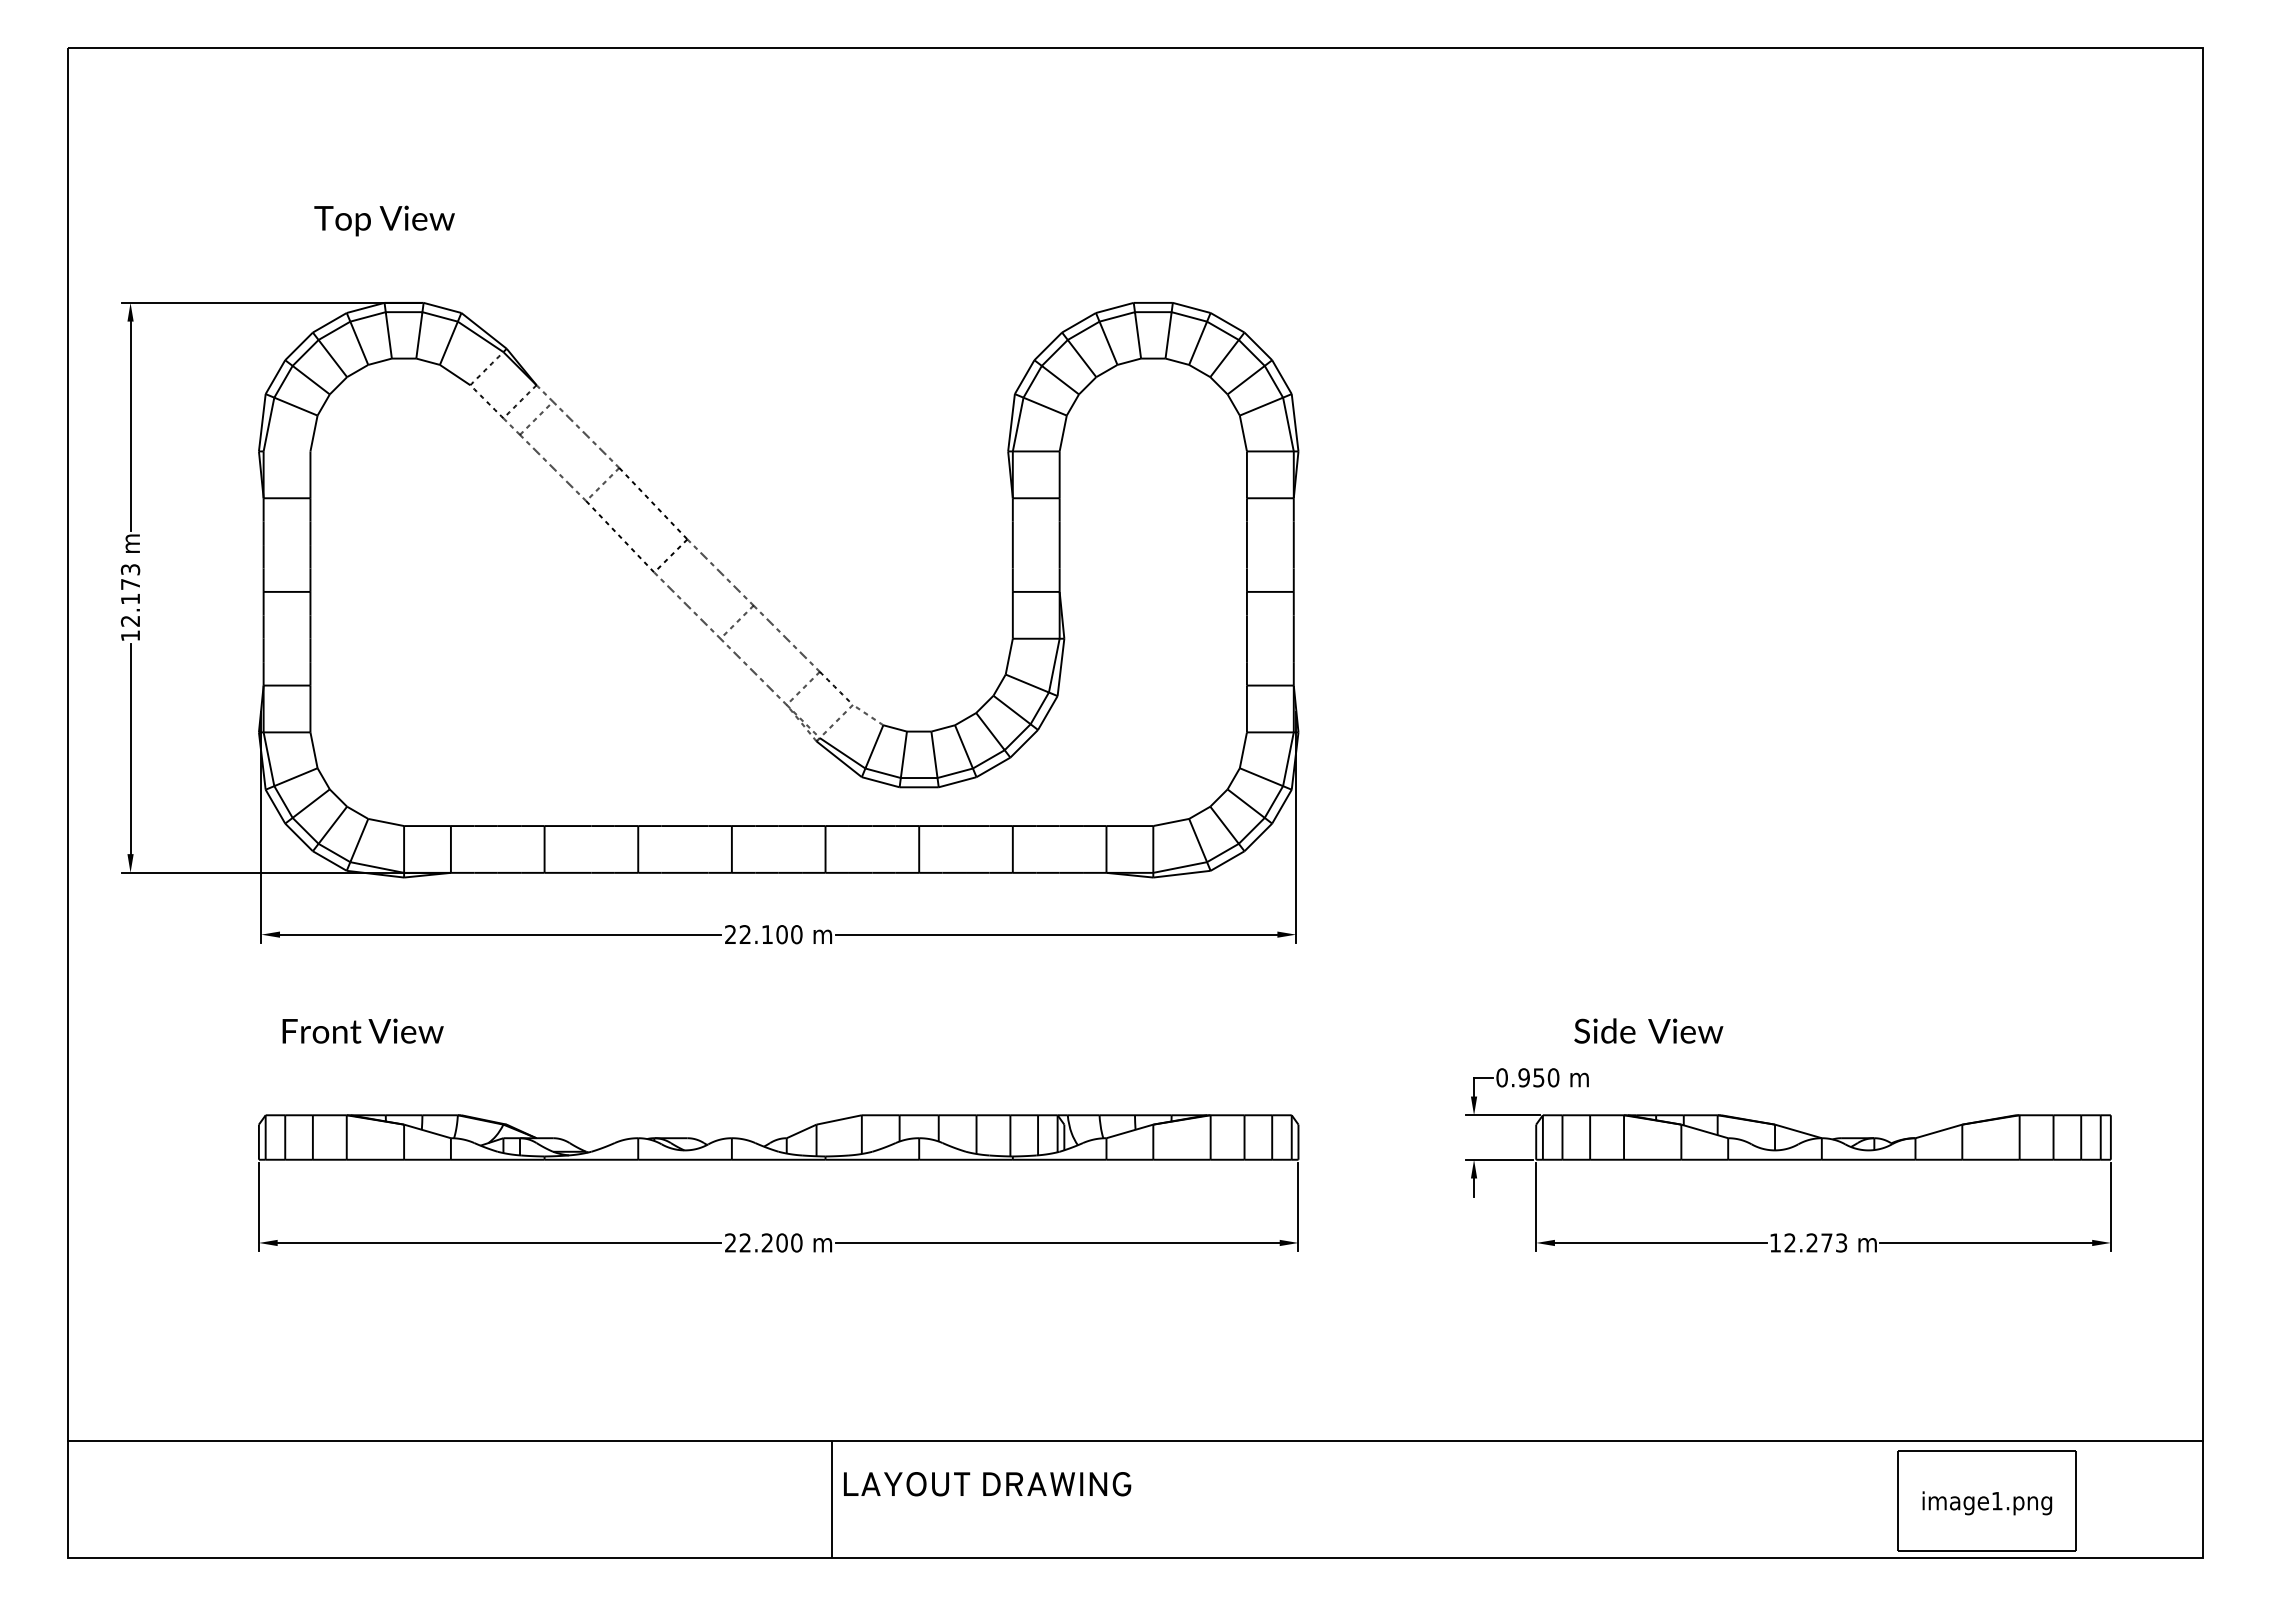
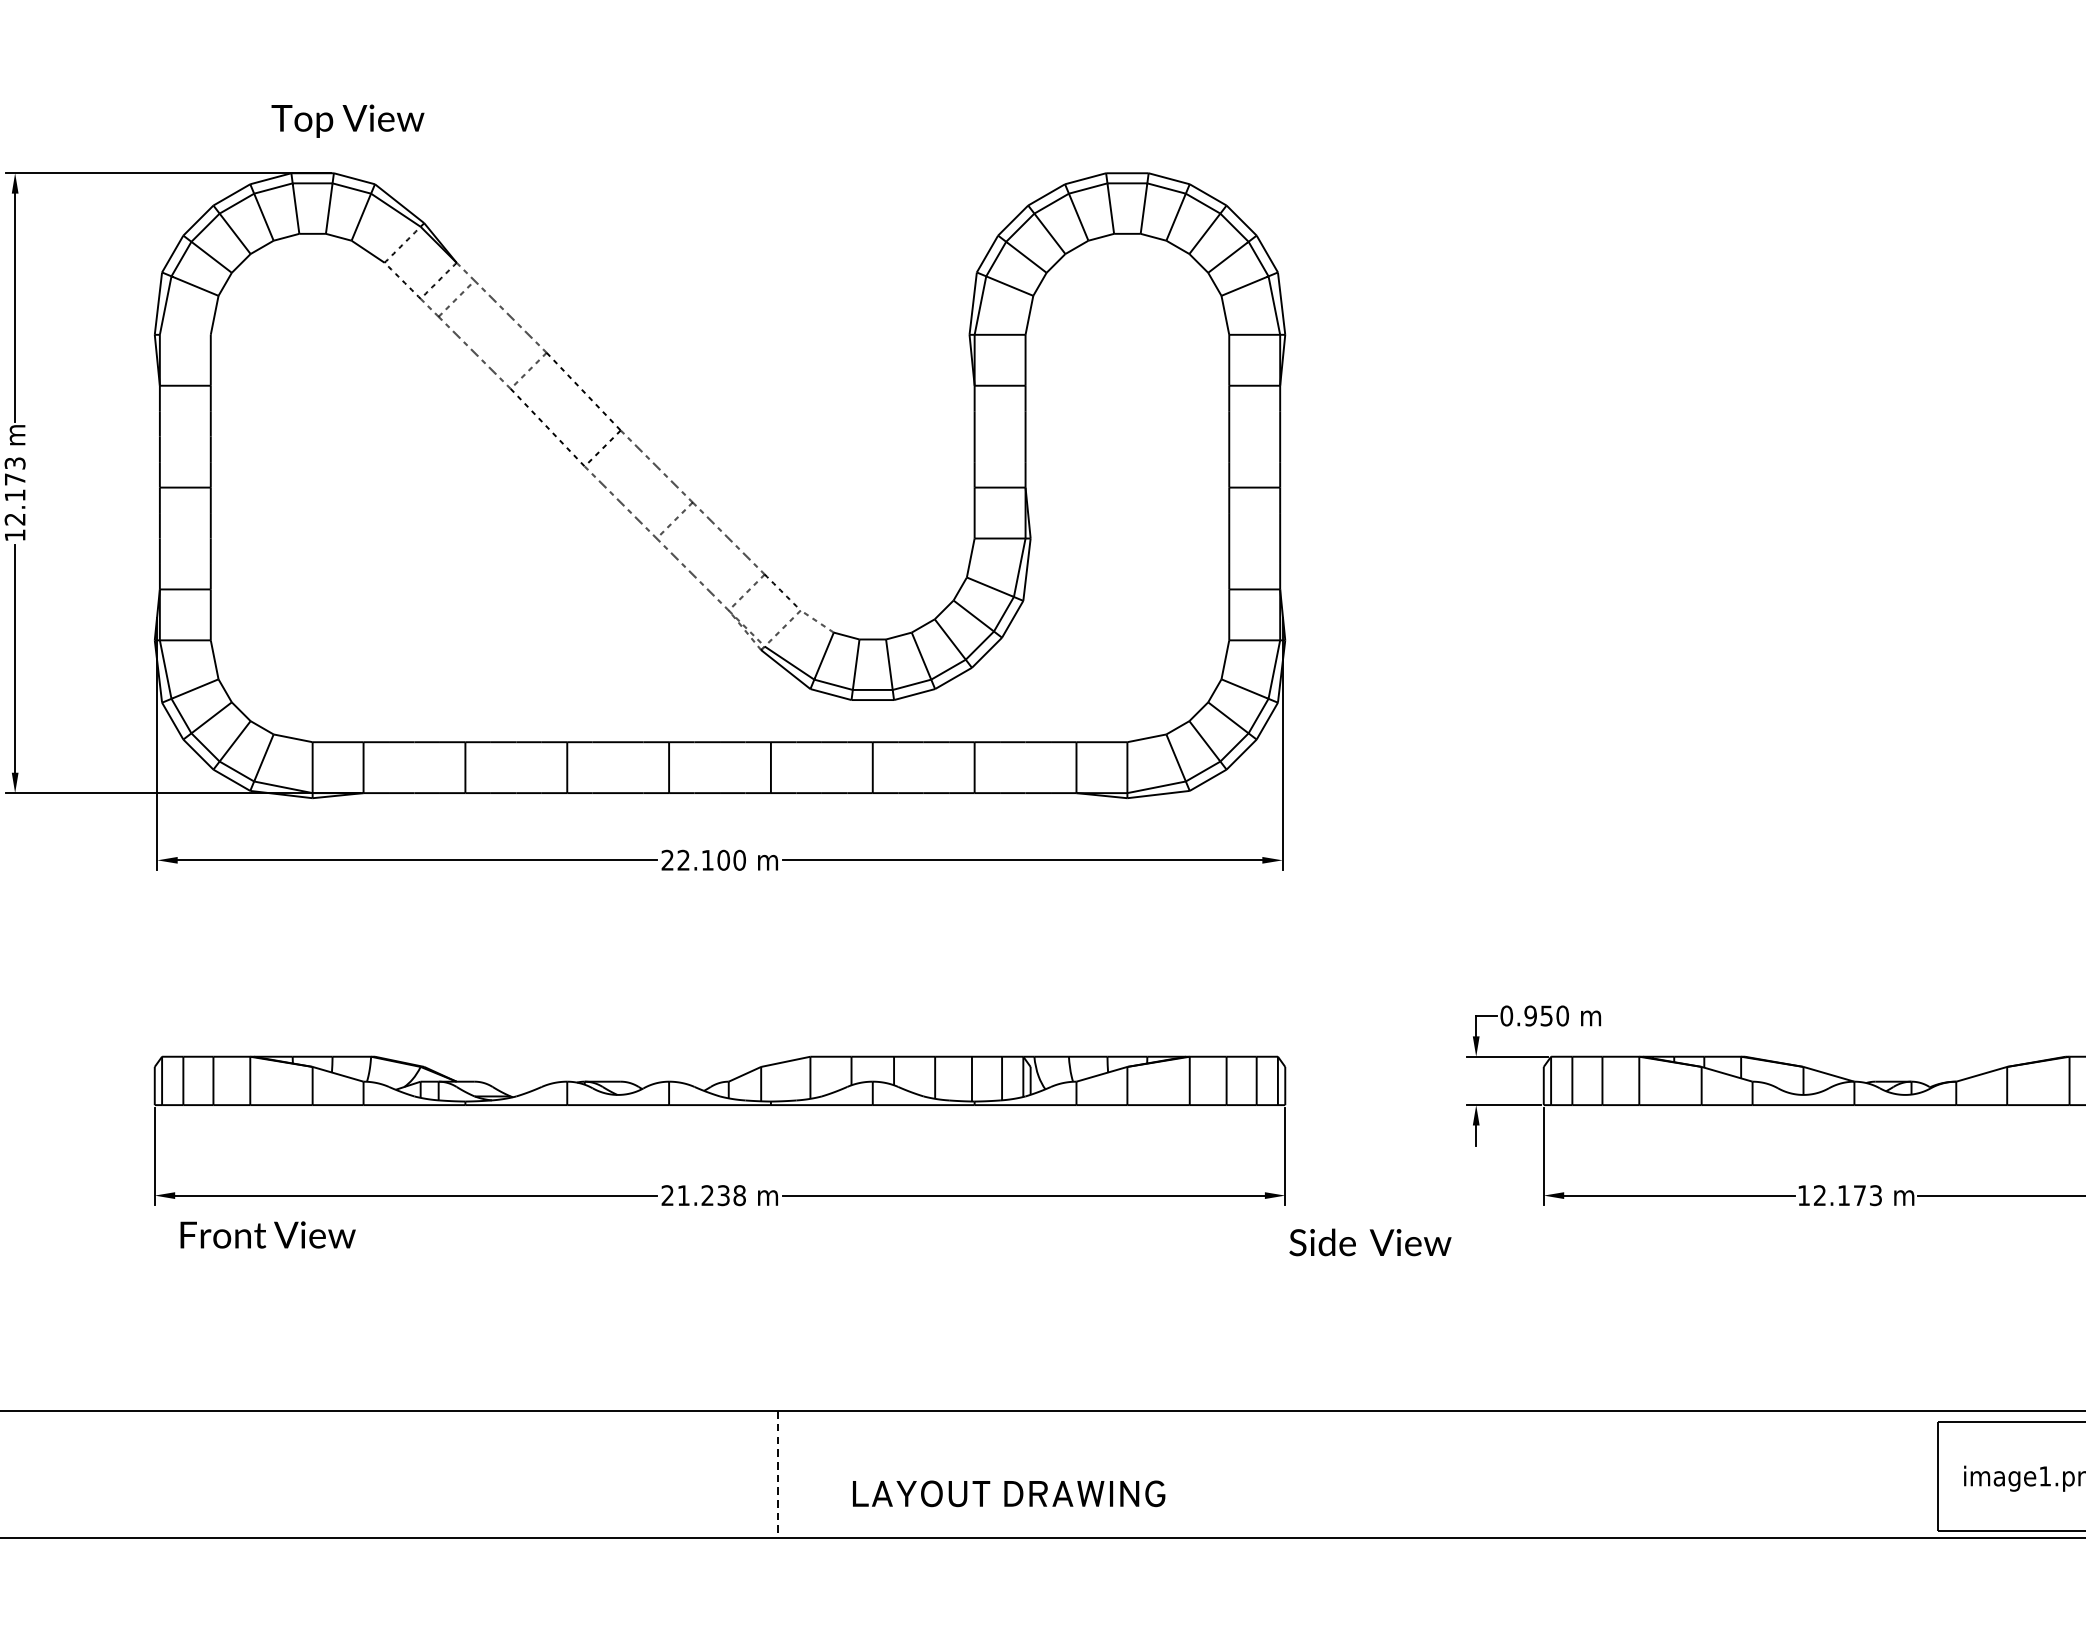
text: (384, 220) -> (347, 120), moved
text: (362, 1030) -> (267, 1234), moved
text: (1648, 1030) -> (1370, 1241), moved
text: (770, 1242) -> (711, 1195), 22.200 -> 21.238
text: (1811, 1242) -> (1843, 1195), 12.273 -> 12.173
text: (987, 1484) -> (1009, 1494), moved
line: (832, 1499) -> (778, 1474), solid -> dashed

